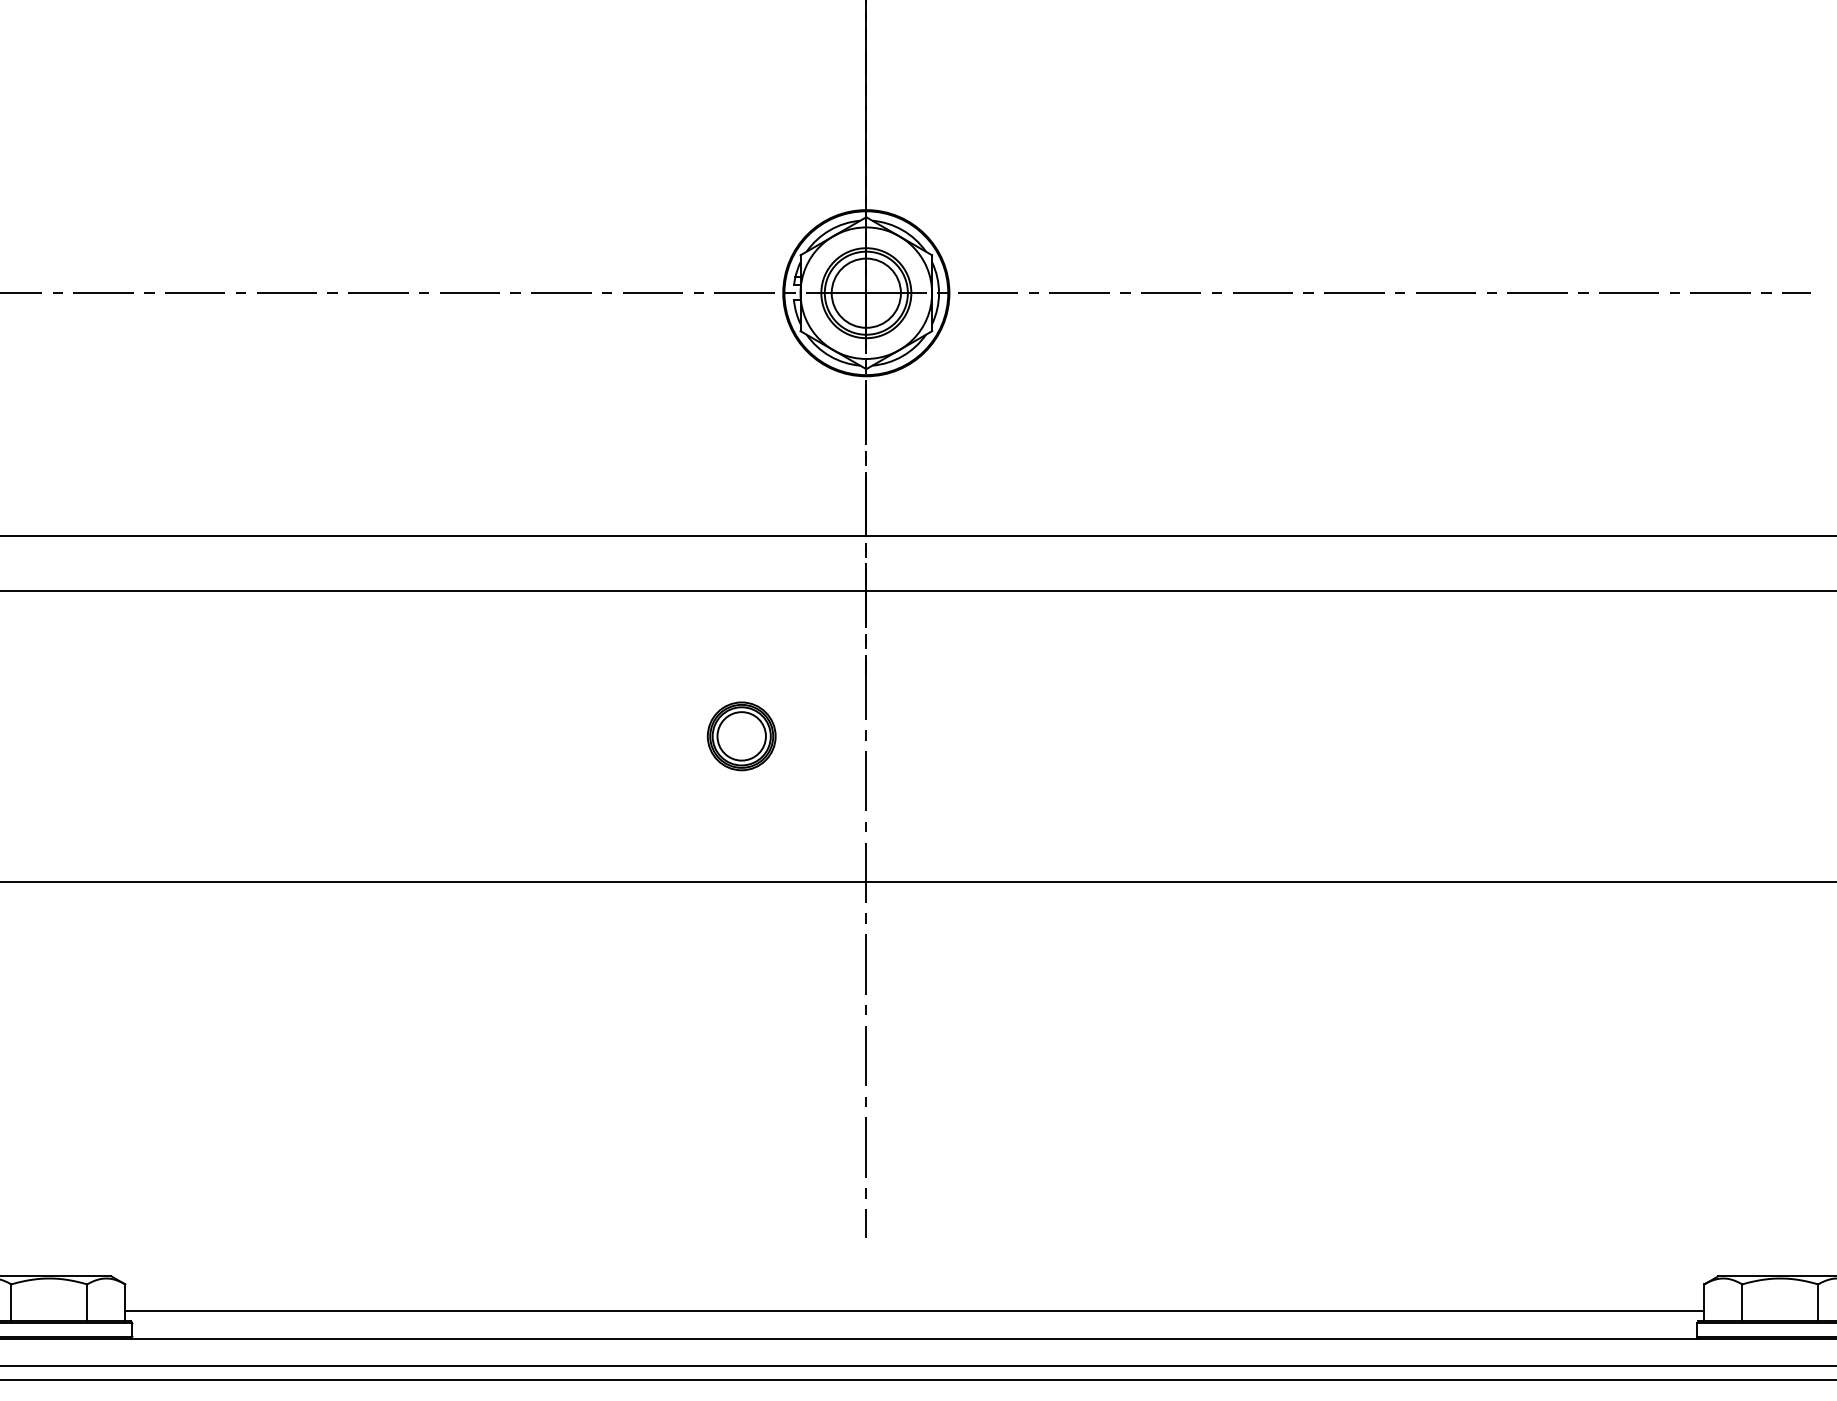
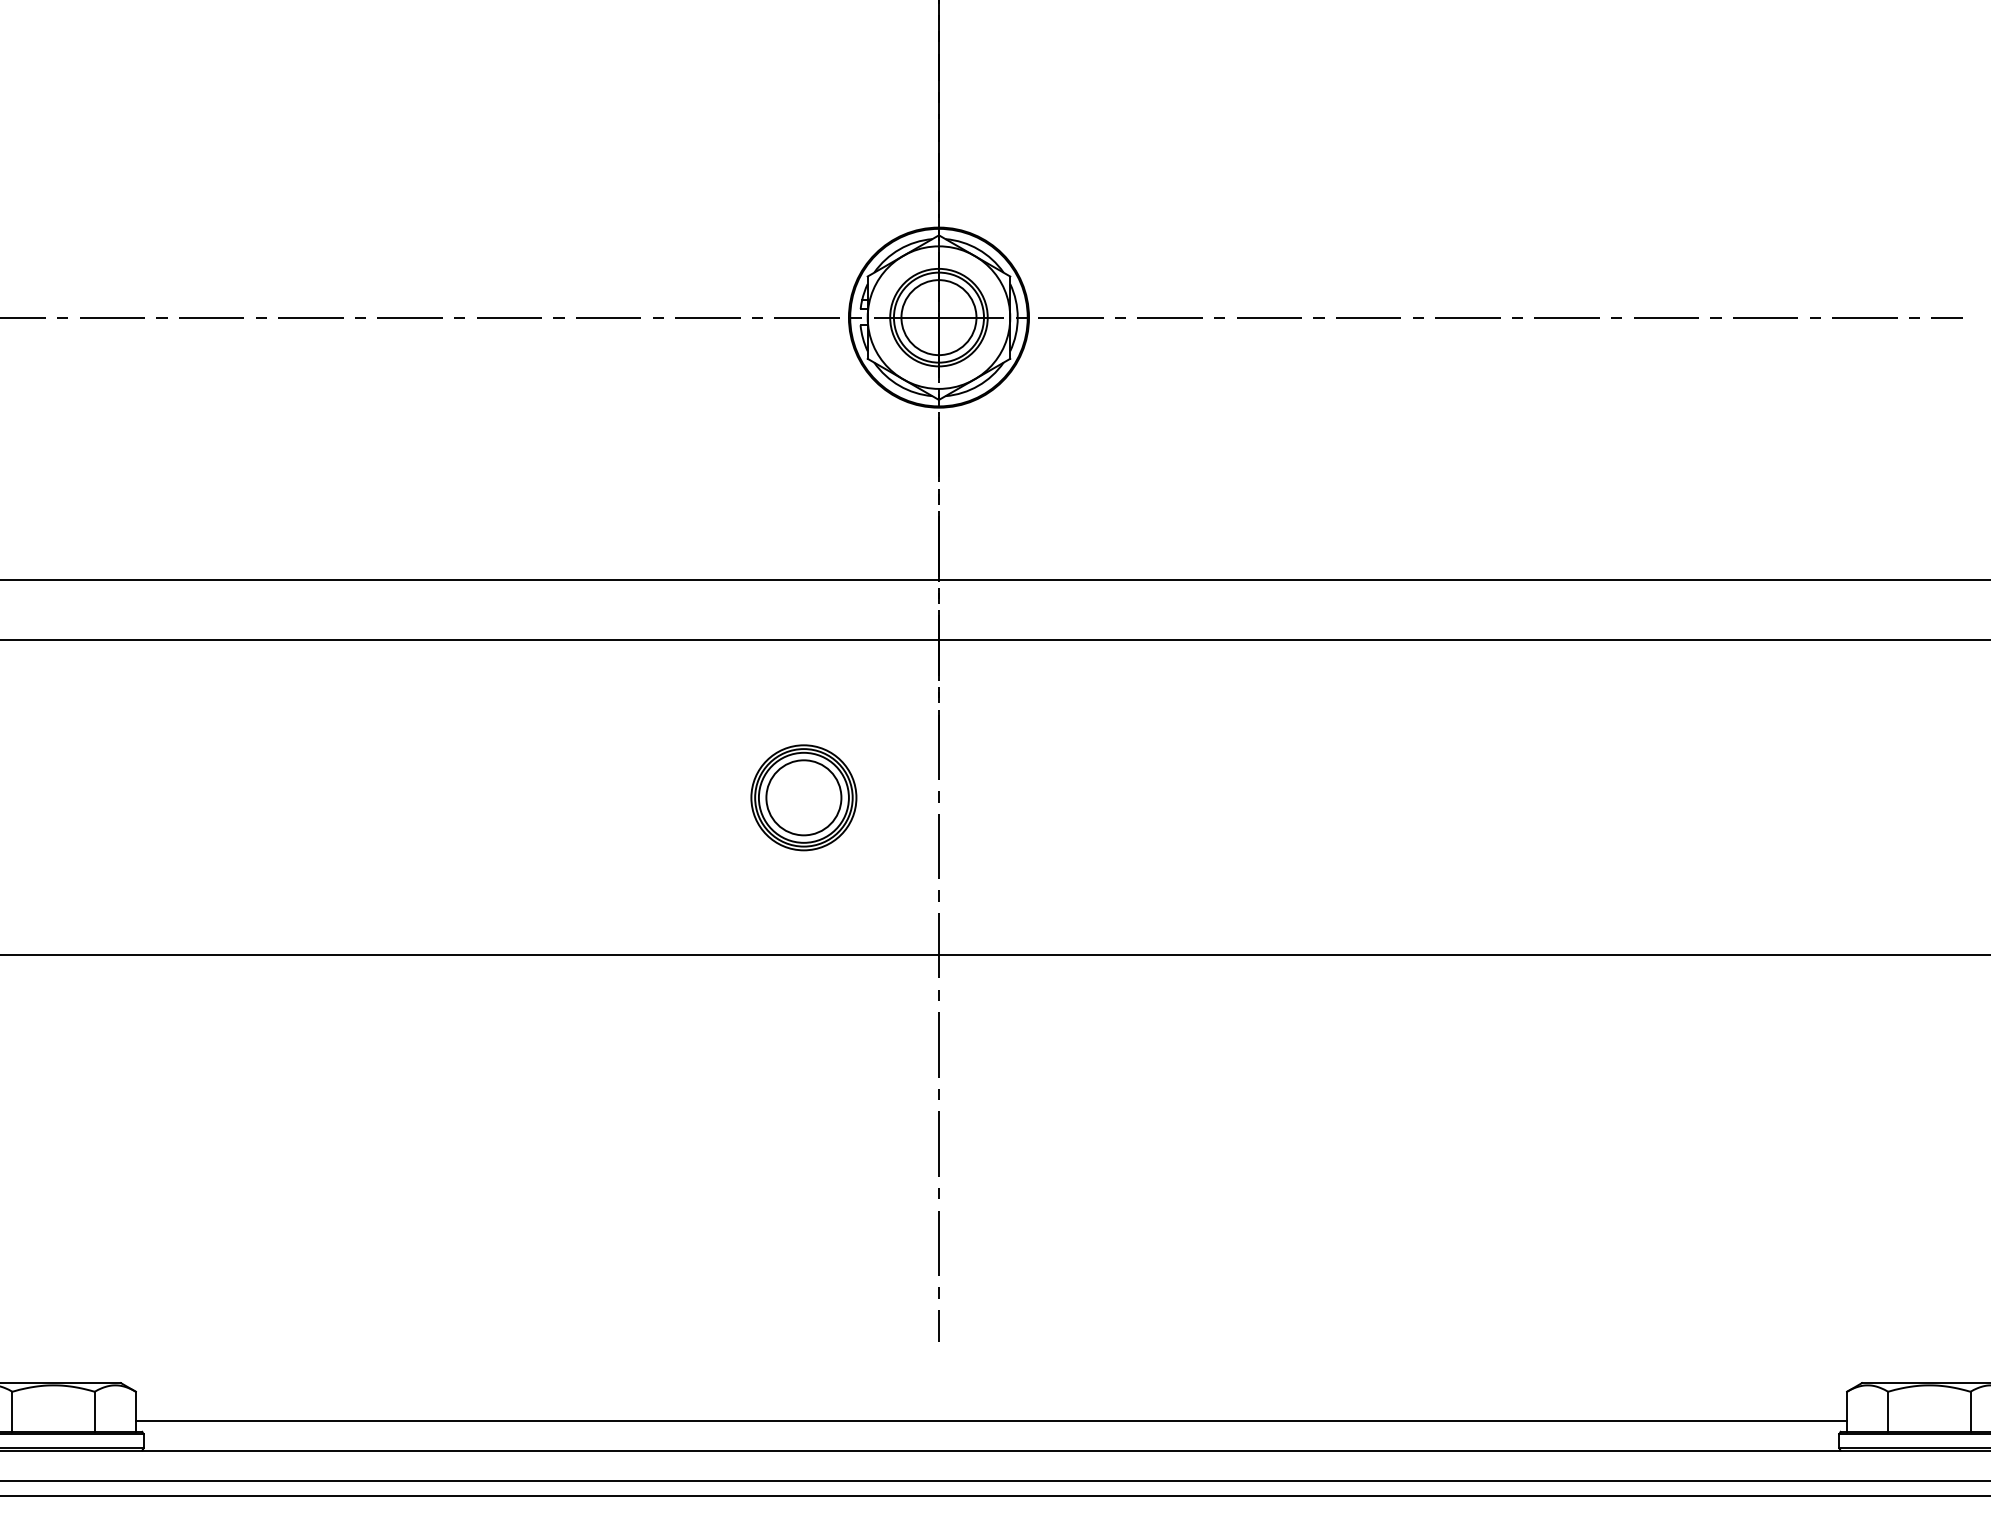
part: (741, 736) -> (803, 797), size x1.43

